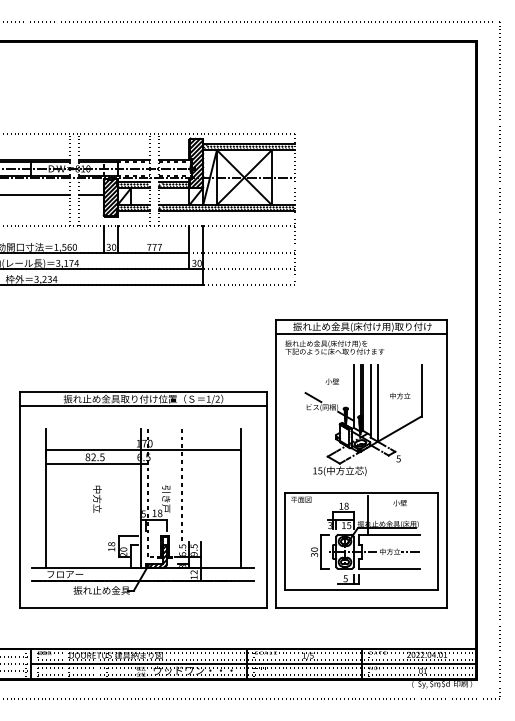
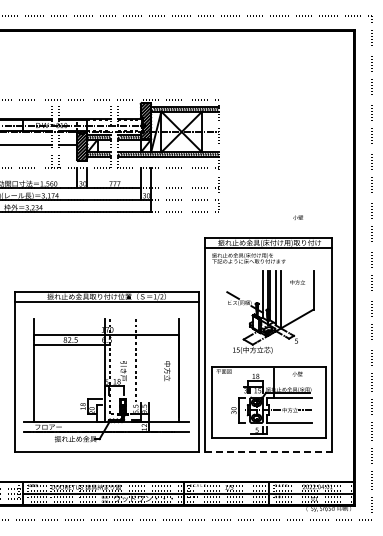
text: (331, 381) -> (297, 217), moved
text: (400, 396) -> (297, 282), moved
text: (97, 499) -> (167, 371), moved
line: (362, 608) -> (269, 452), solid -> dashed

